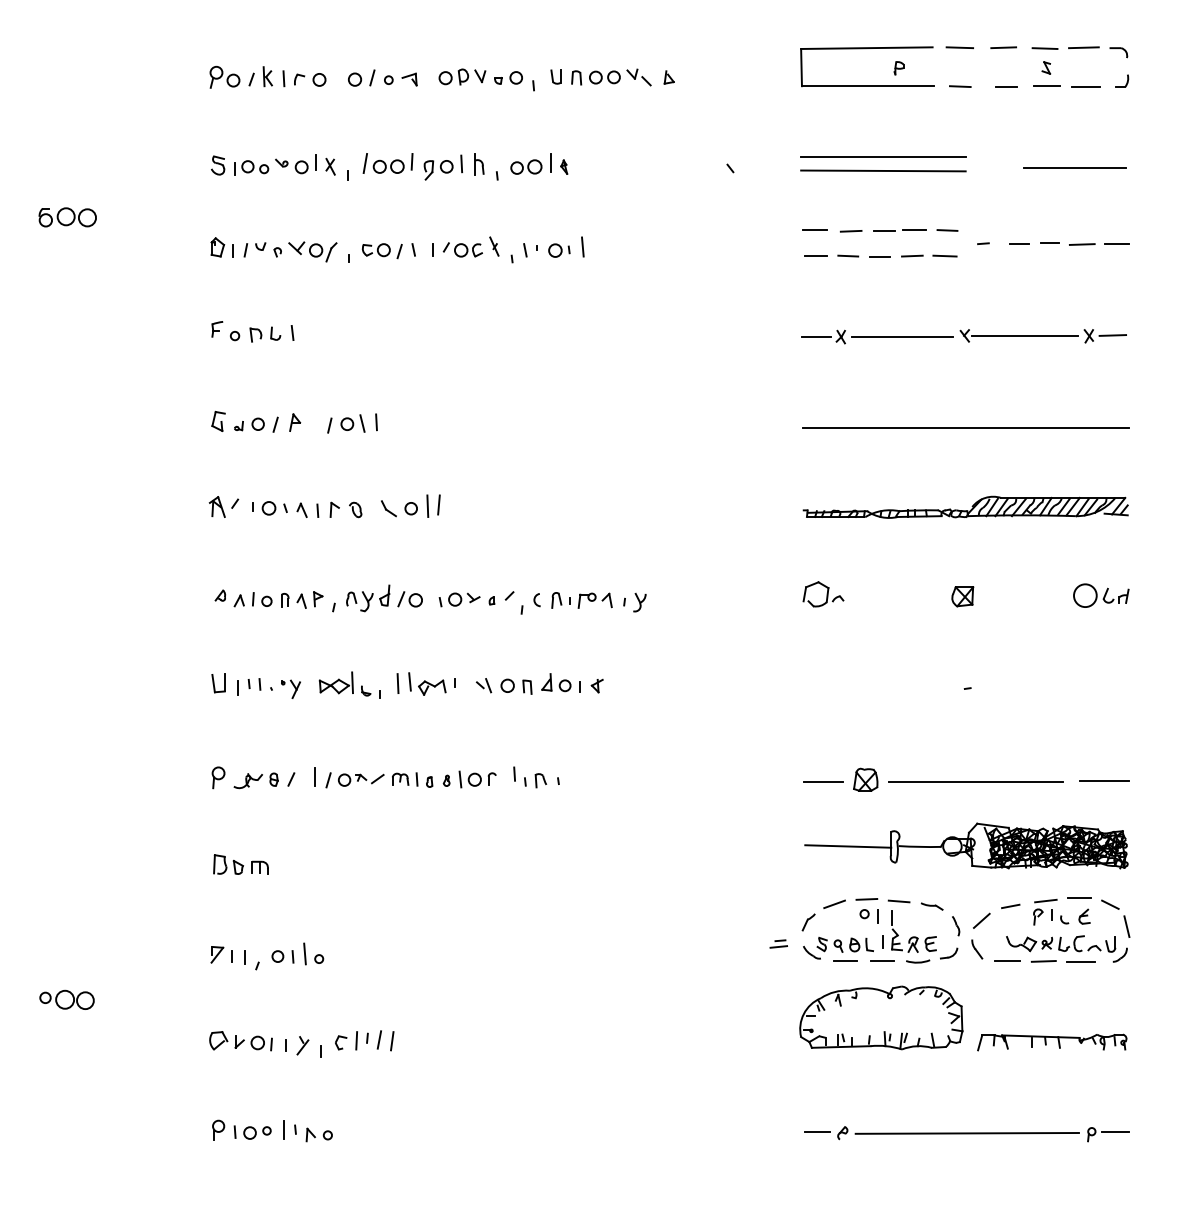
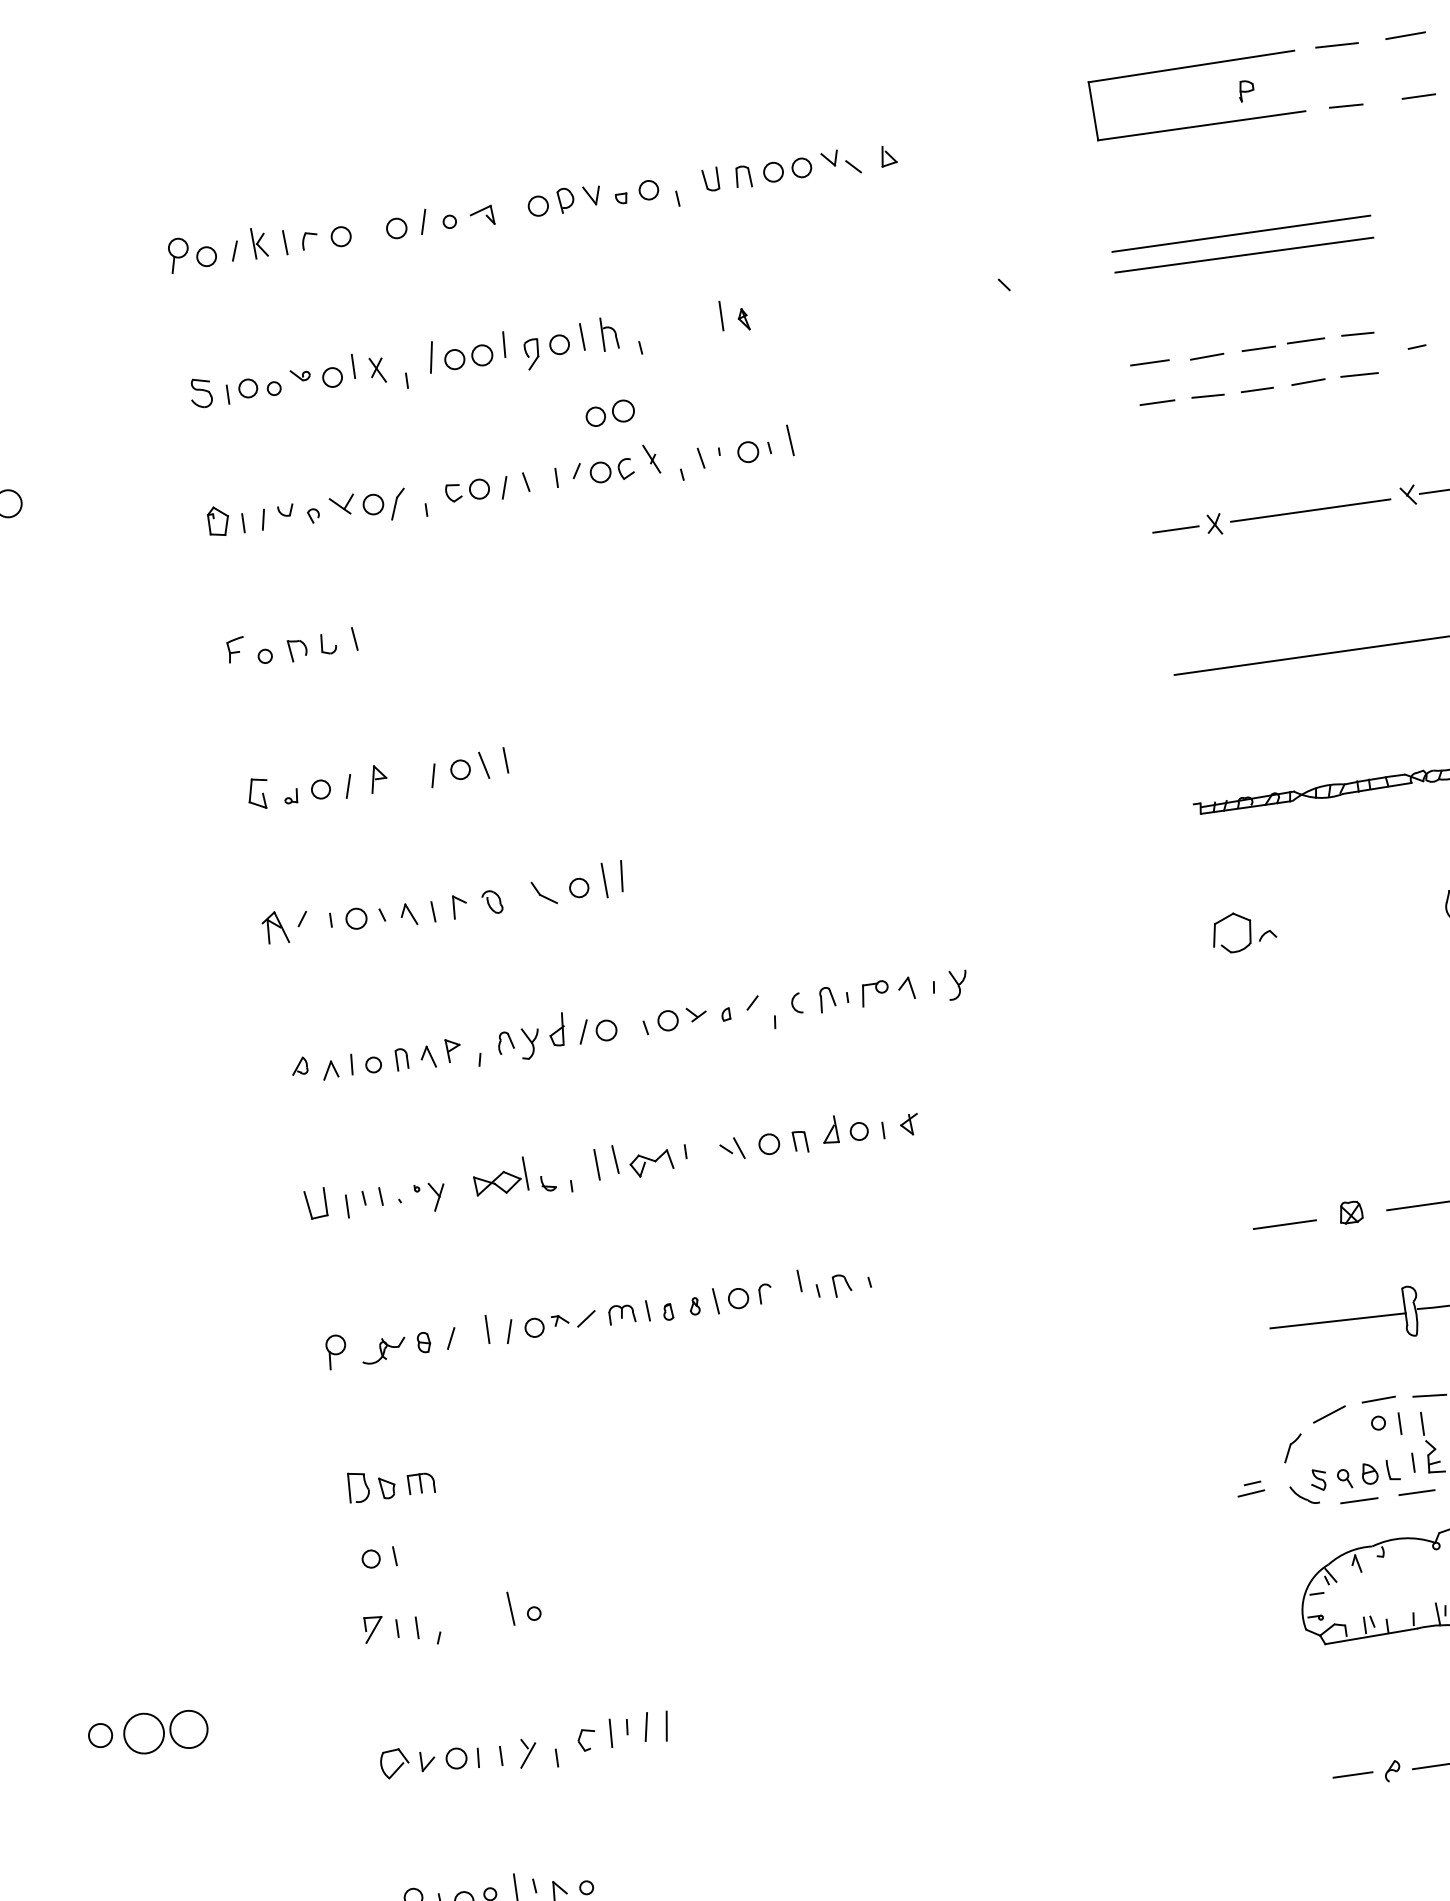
part: (526, 166) -> (610, 412), moved
part: (865, 779) -> (1350, 1212), size x0.6
part: (282, 956) -> (378, 1557), moved
part: (66, 999) -> (147, 1732), size x1.4

